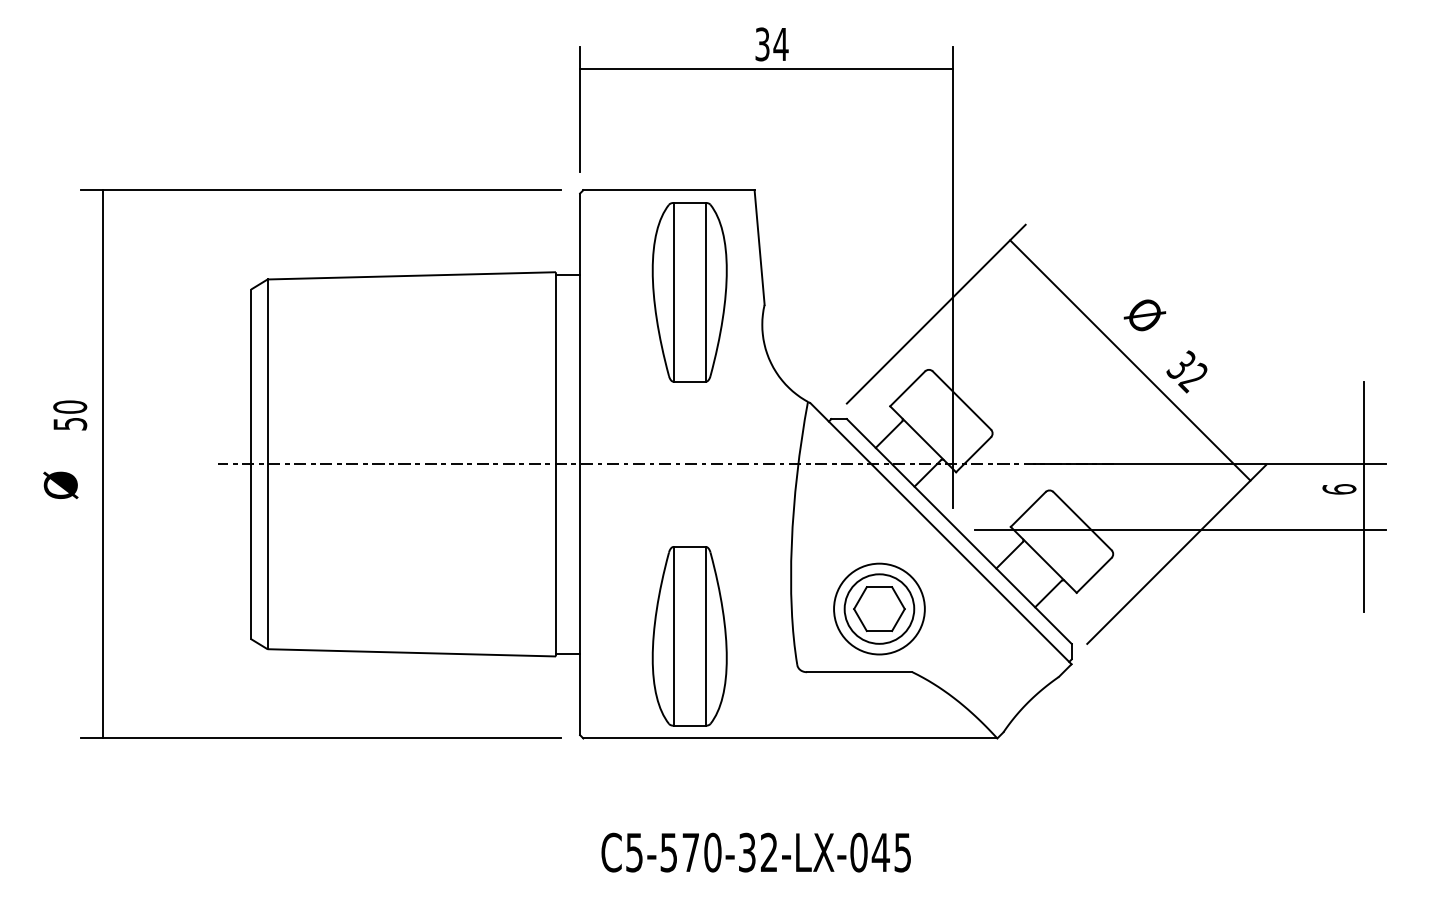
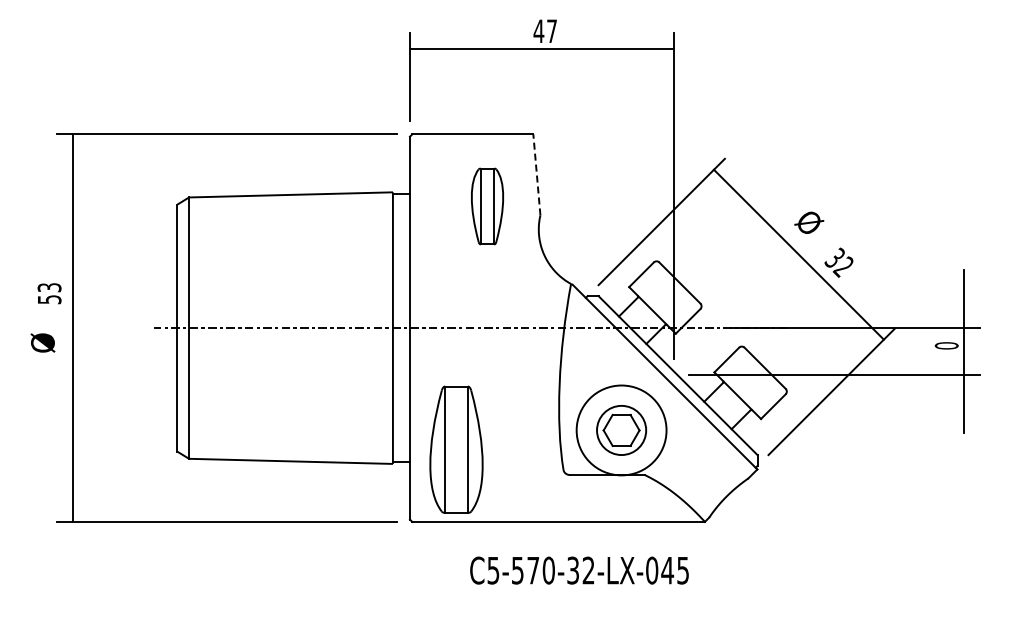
text: (771, 44) -> (545, 31), 34 -> 47
line: (759, 246) -> (536, 174), solid -> dashed
part: (689, 292) -> (487, 206), size x0.6
text: (70, 406) -> (49, 287), 50 -> 53
text: (1339, 488) -> (946, 345), 6 -> 0
circle: (879, 609) -> (621, 430), size x1.4
part: (689, 636) -> (456, 449), moved
text: (756, 852) -> (579, 570), moved

